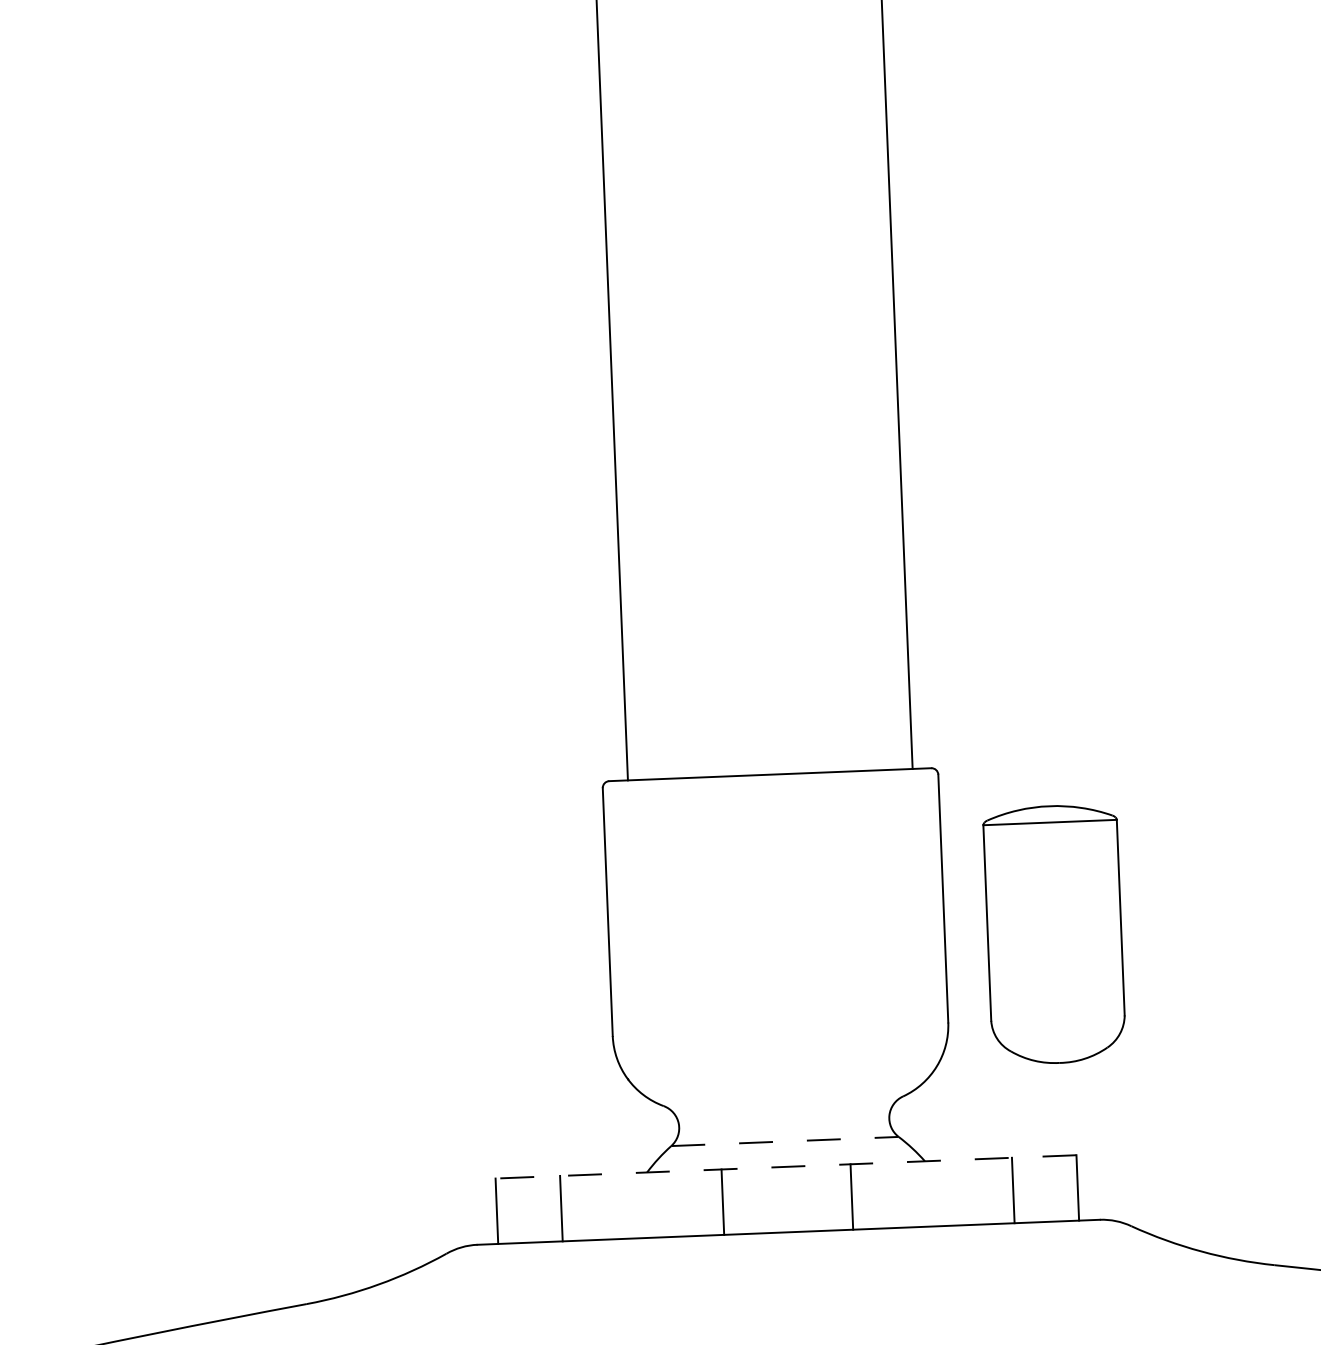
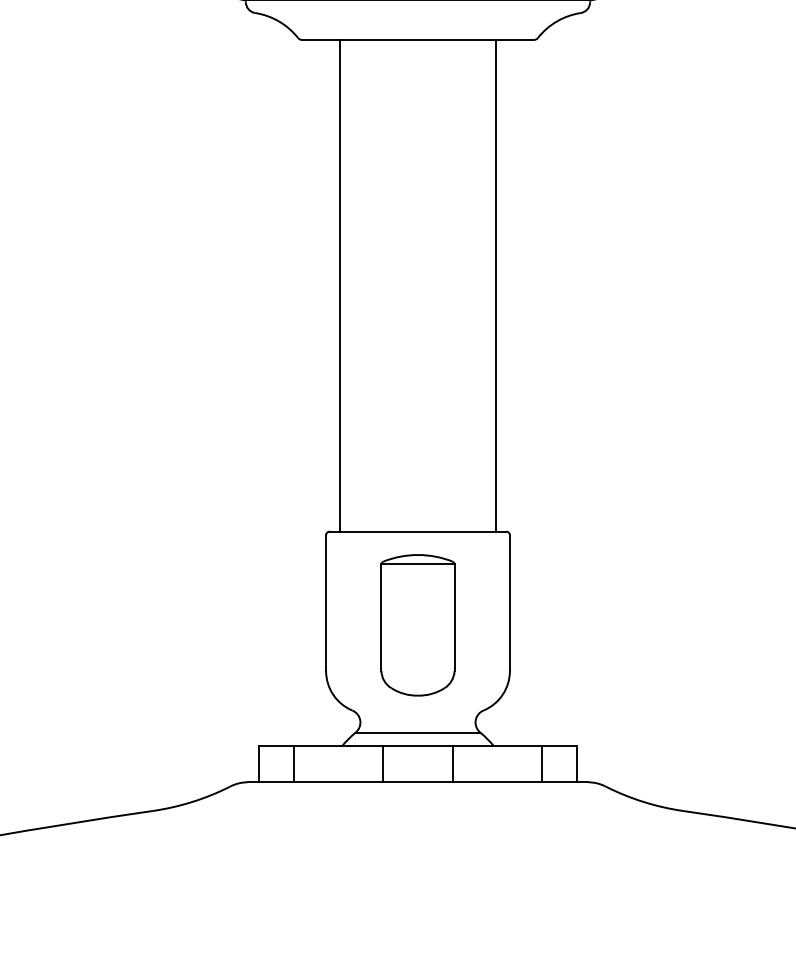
part: (1053, 934) -> (417, 625), moved
line: (785, 1141) -> (418, 732), dashed -> solid
line: (785, 1166) -> (417, 746), dashed -> solid

